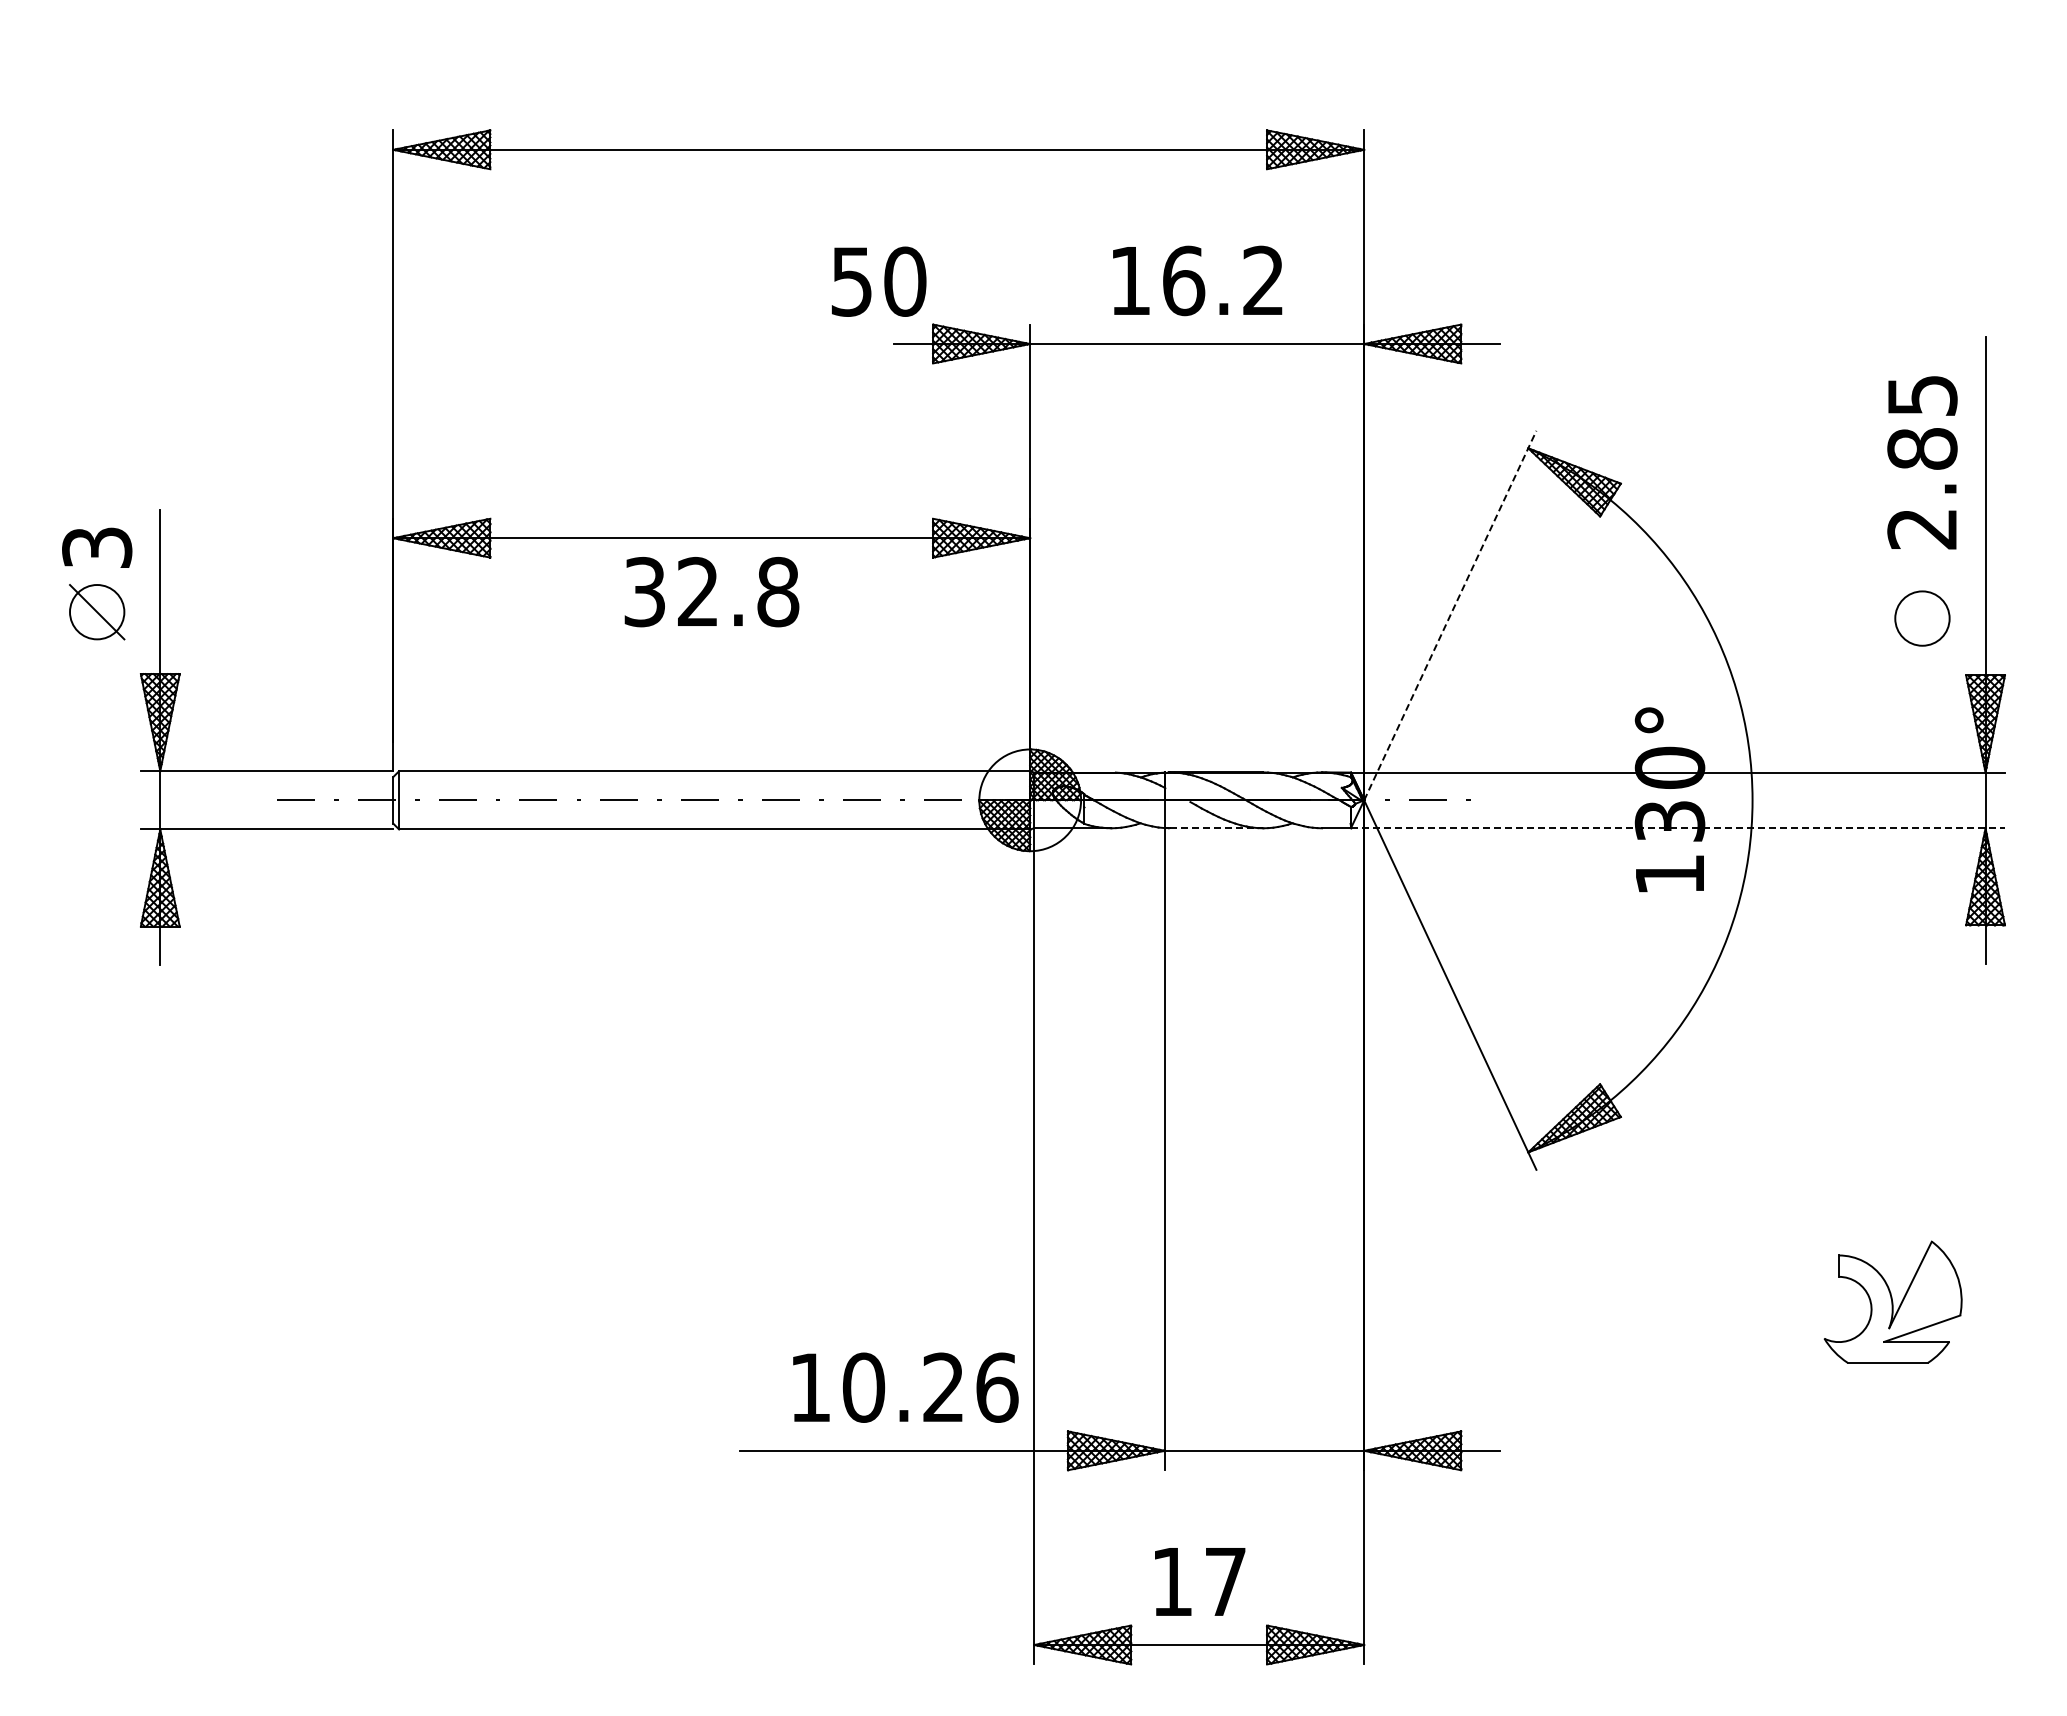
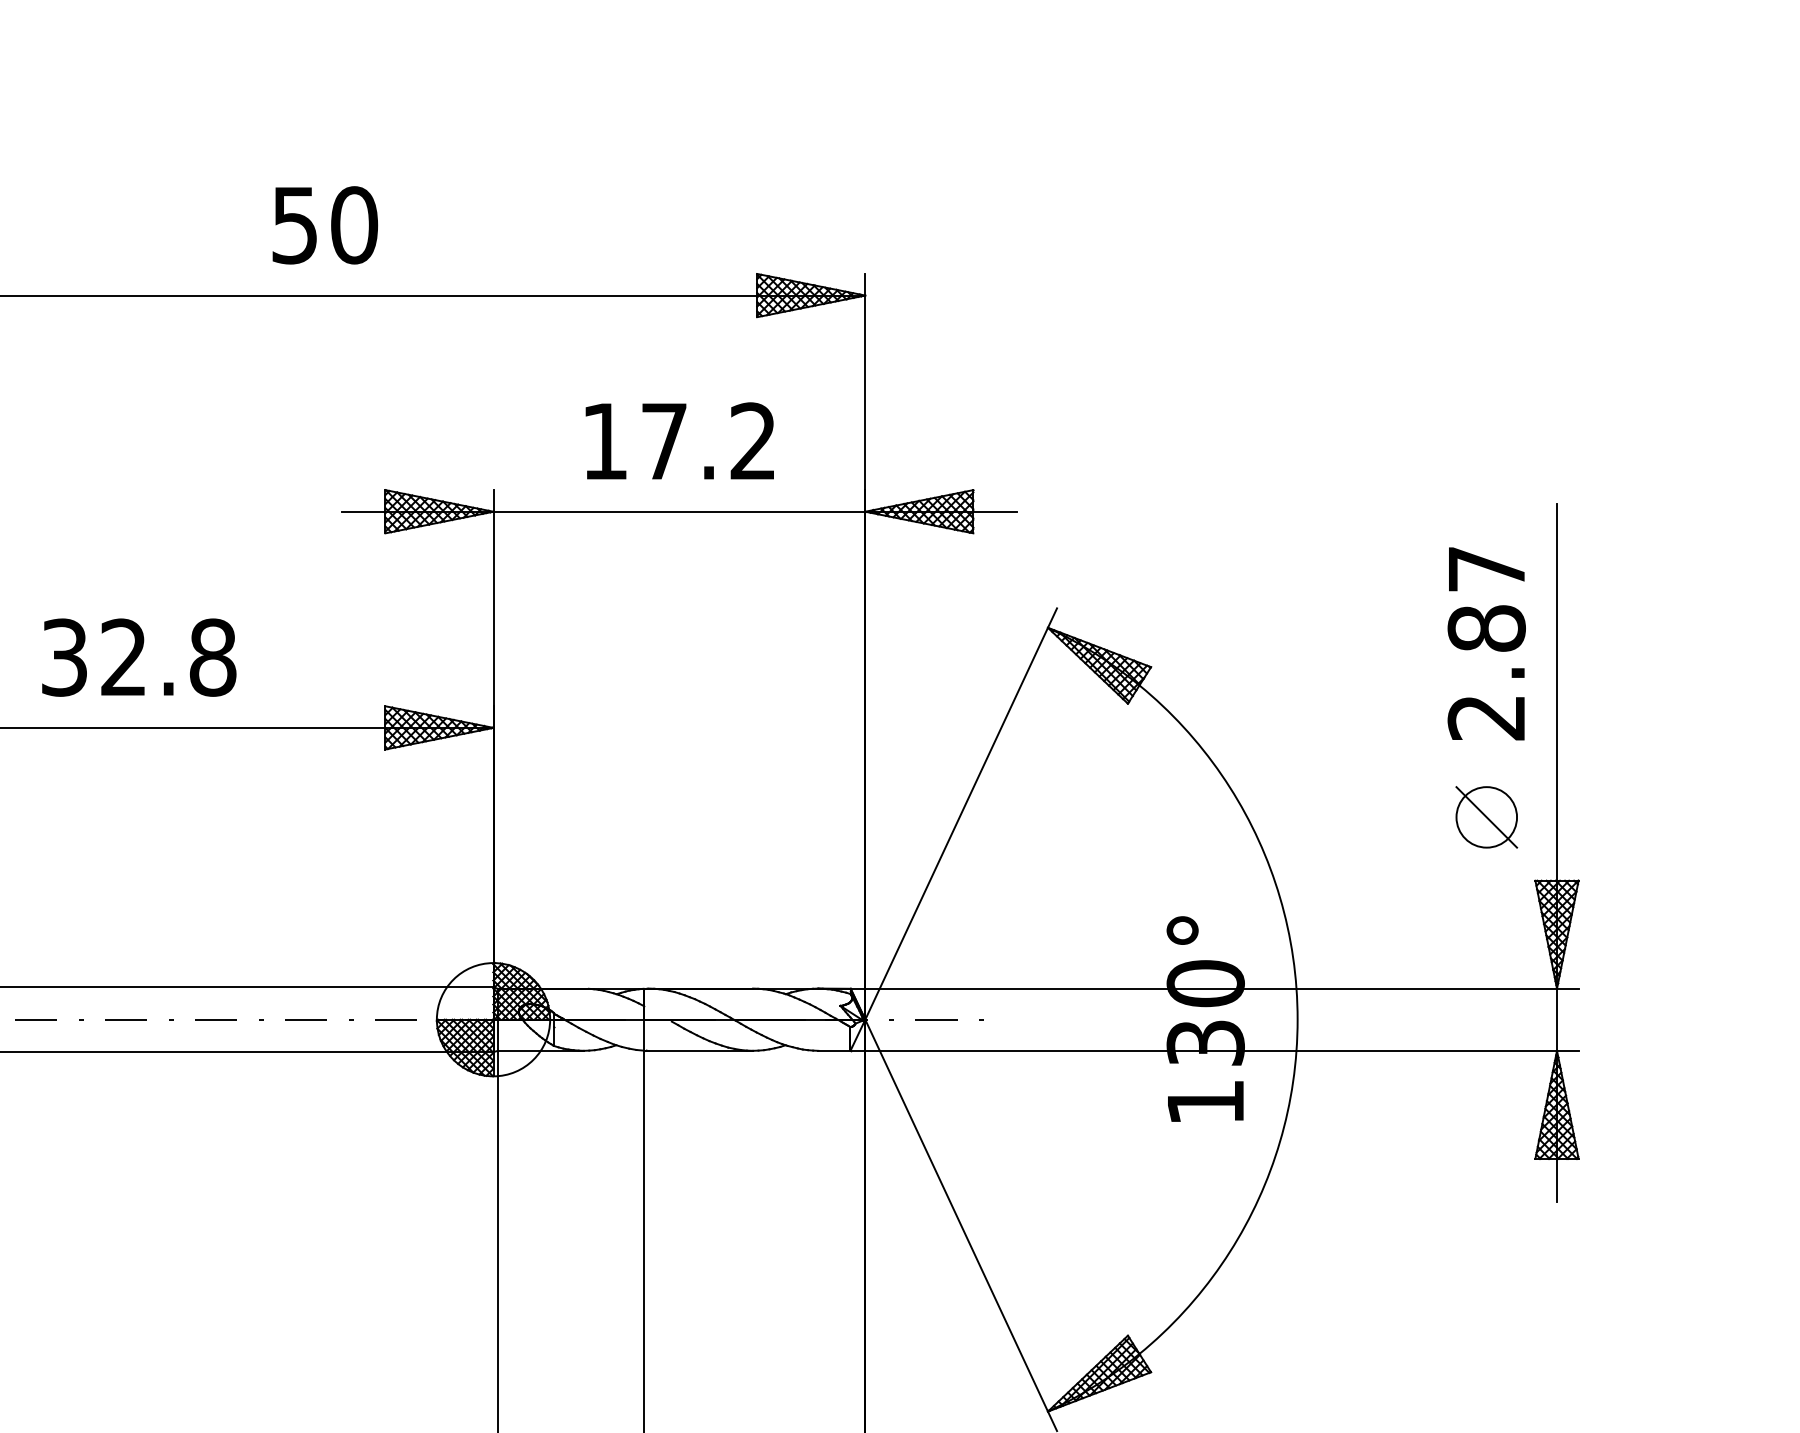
text: (1184, 280) -> (665, 441), 16.2 -> 17.2
text: (878, 281) -> (324, 225), moved
text: (1922, 395) -> (1486, 569), 2.85 -> 2.87
text: (711, 592) -> (138, 658), moved
line: (1450, 615) -> (961, 813), dashed -> solid
line: (1922, 618) -> (1486, 817), added
line: (1216, 828) -> (700, 1051), dashed -> solid
line: (1678, 828) -> (1215, 1051), dashed -> solid

